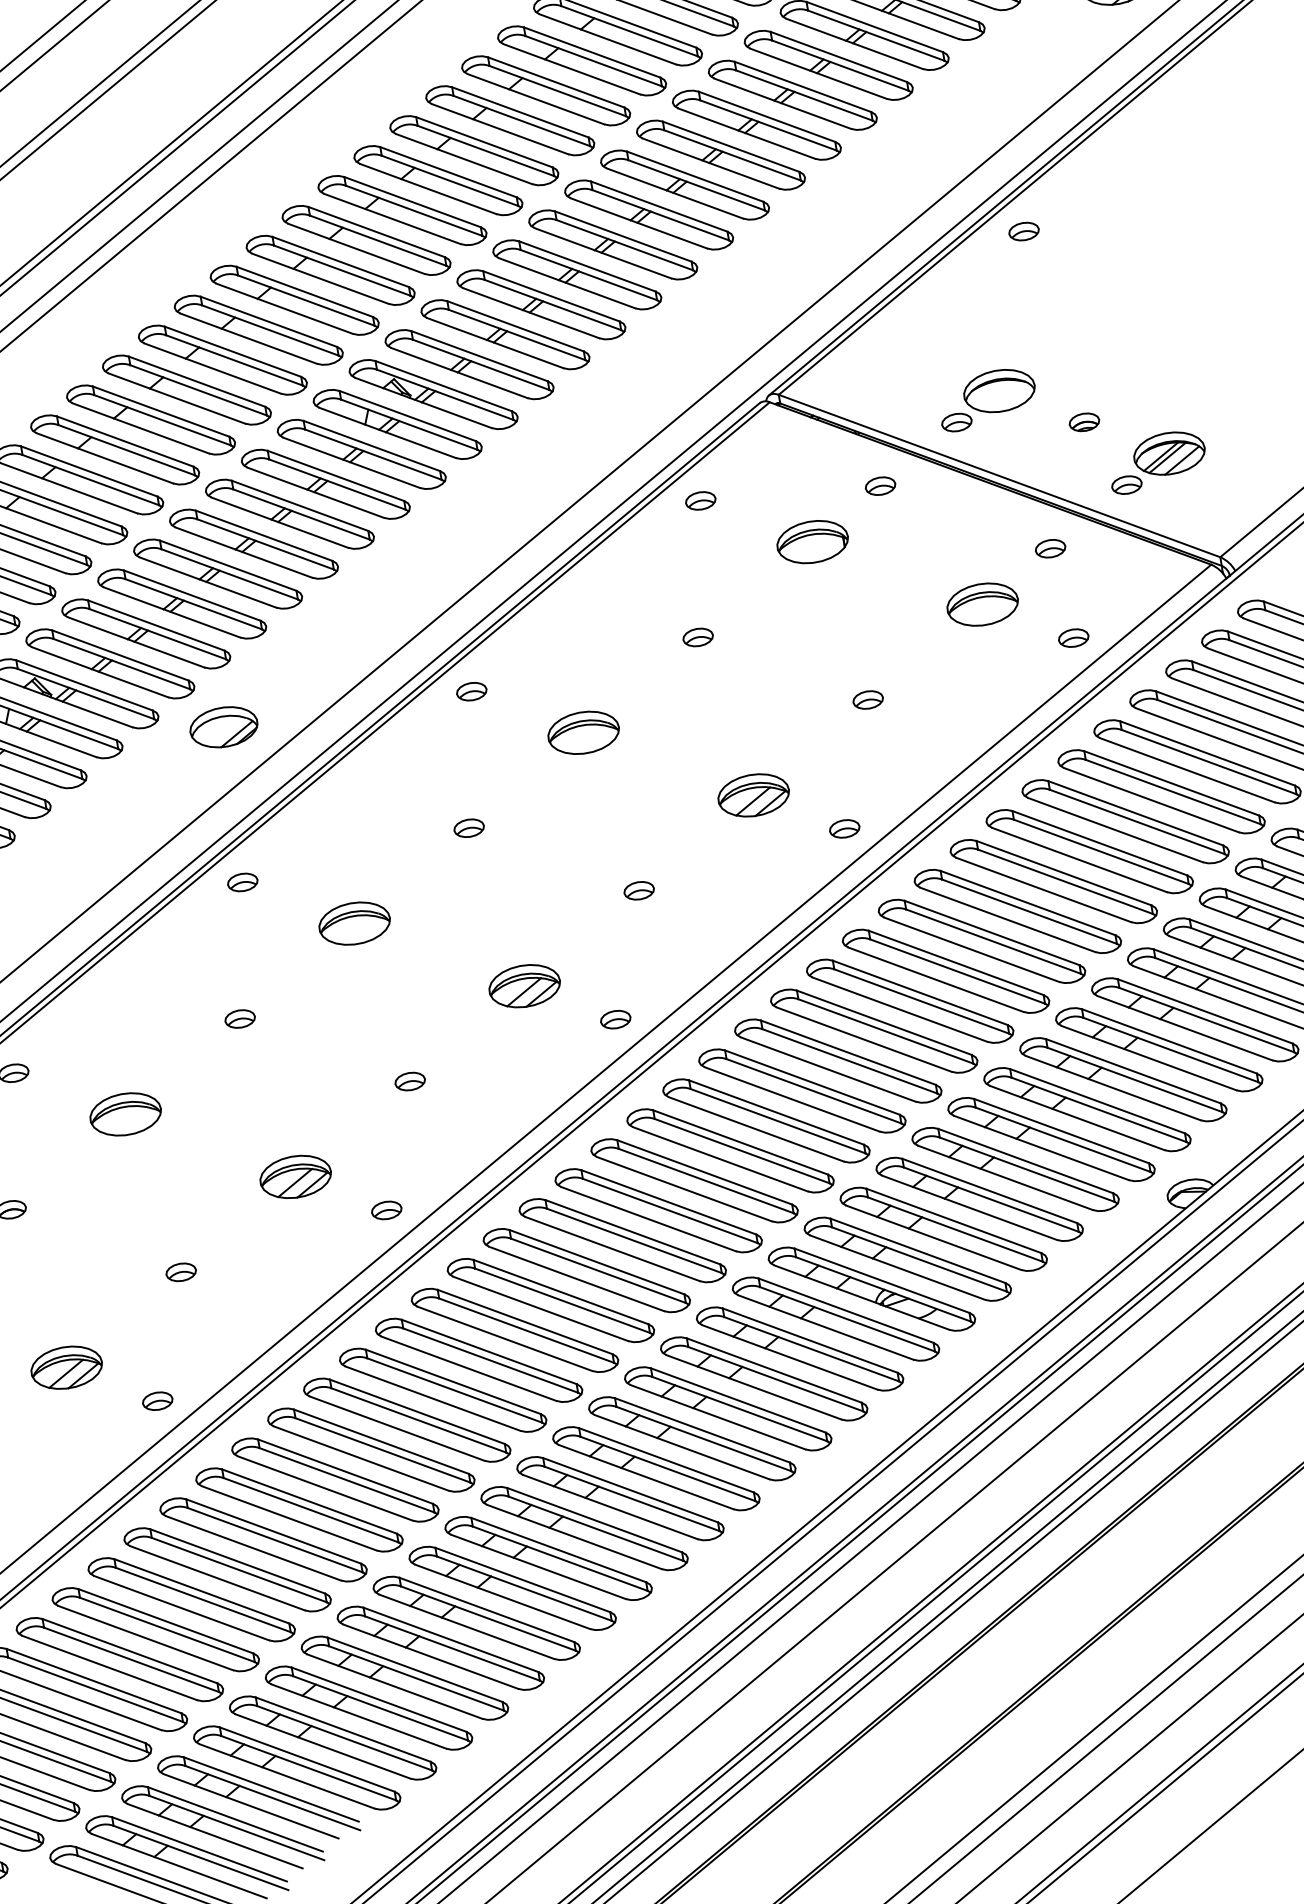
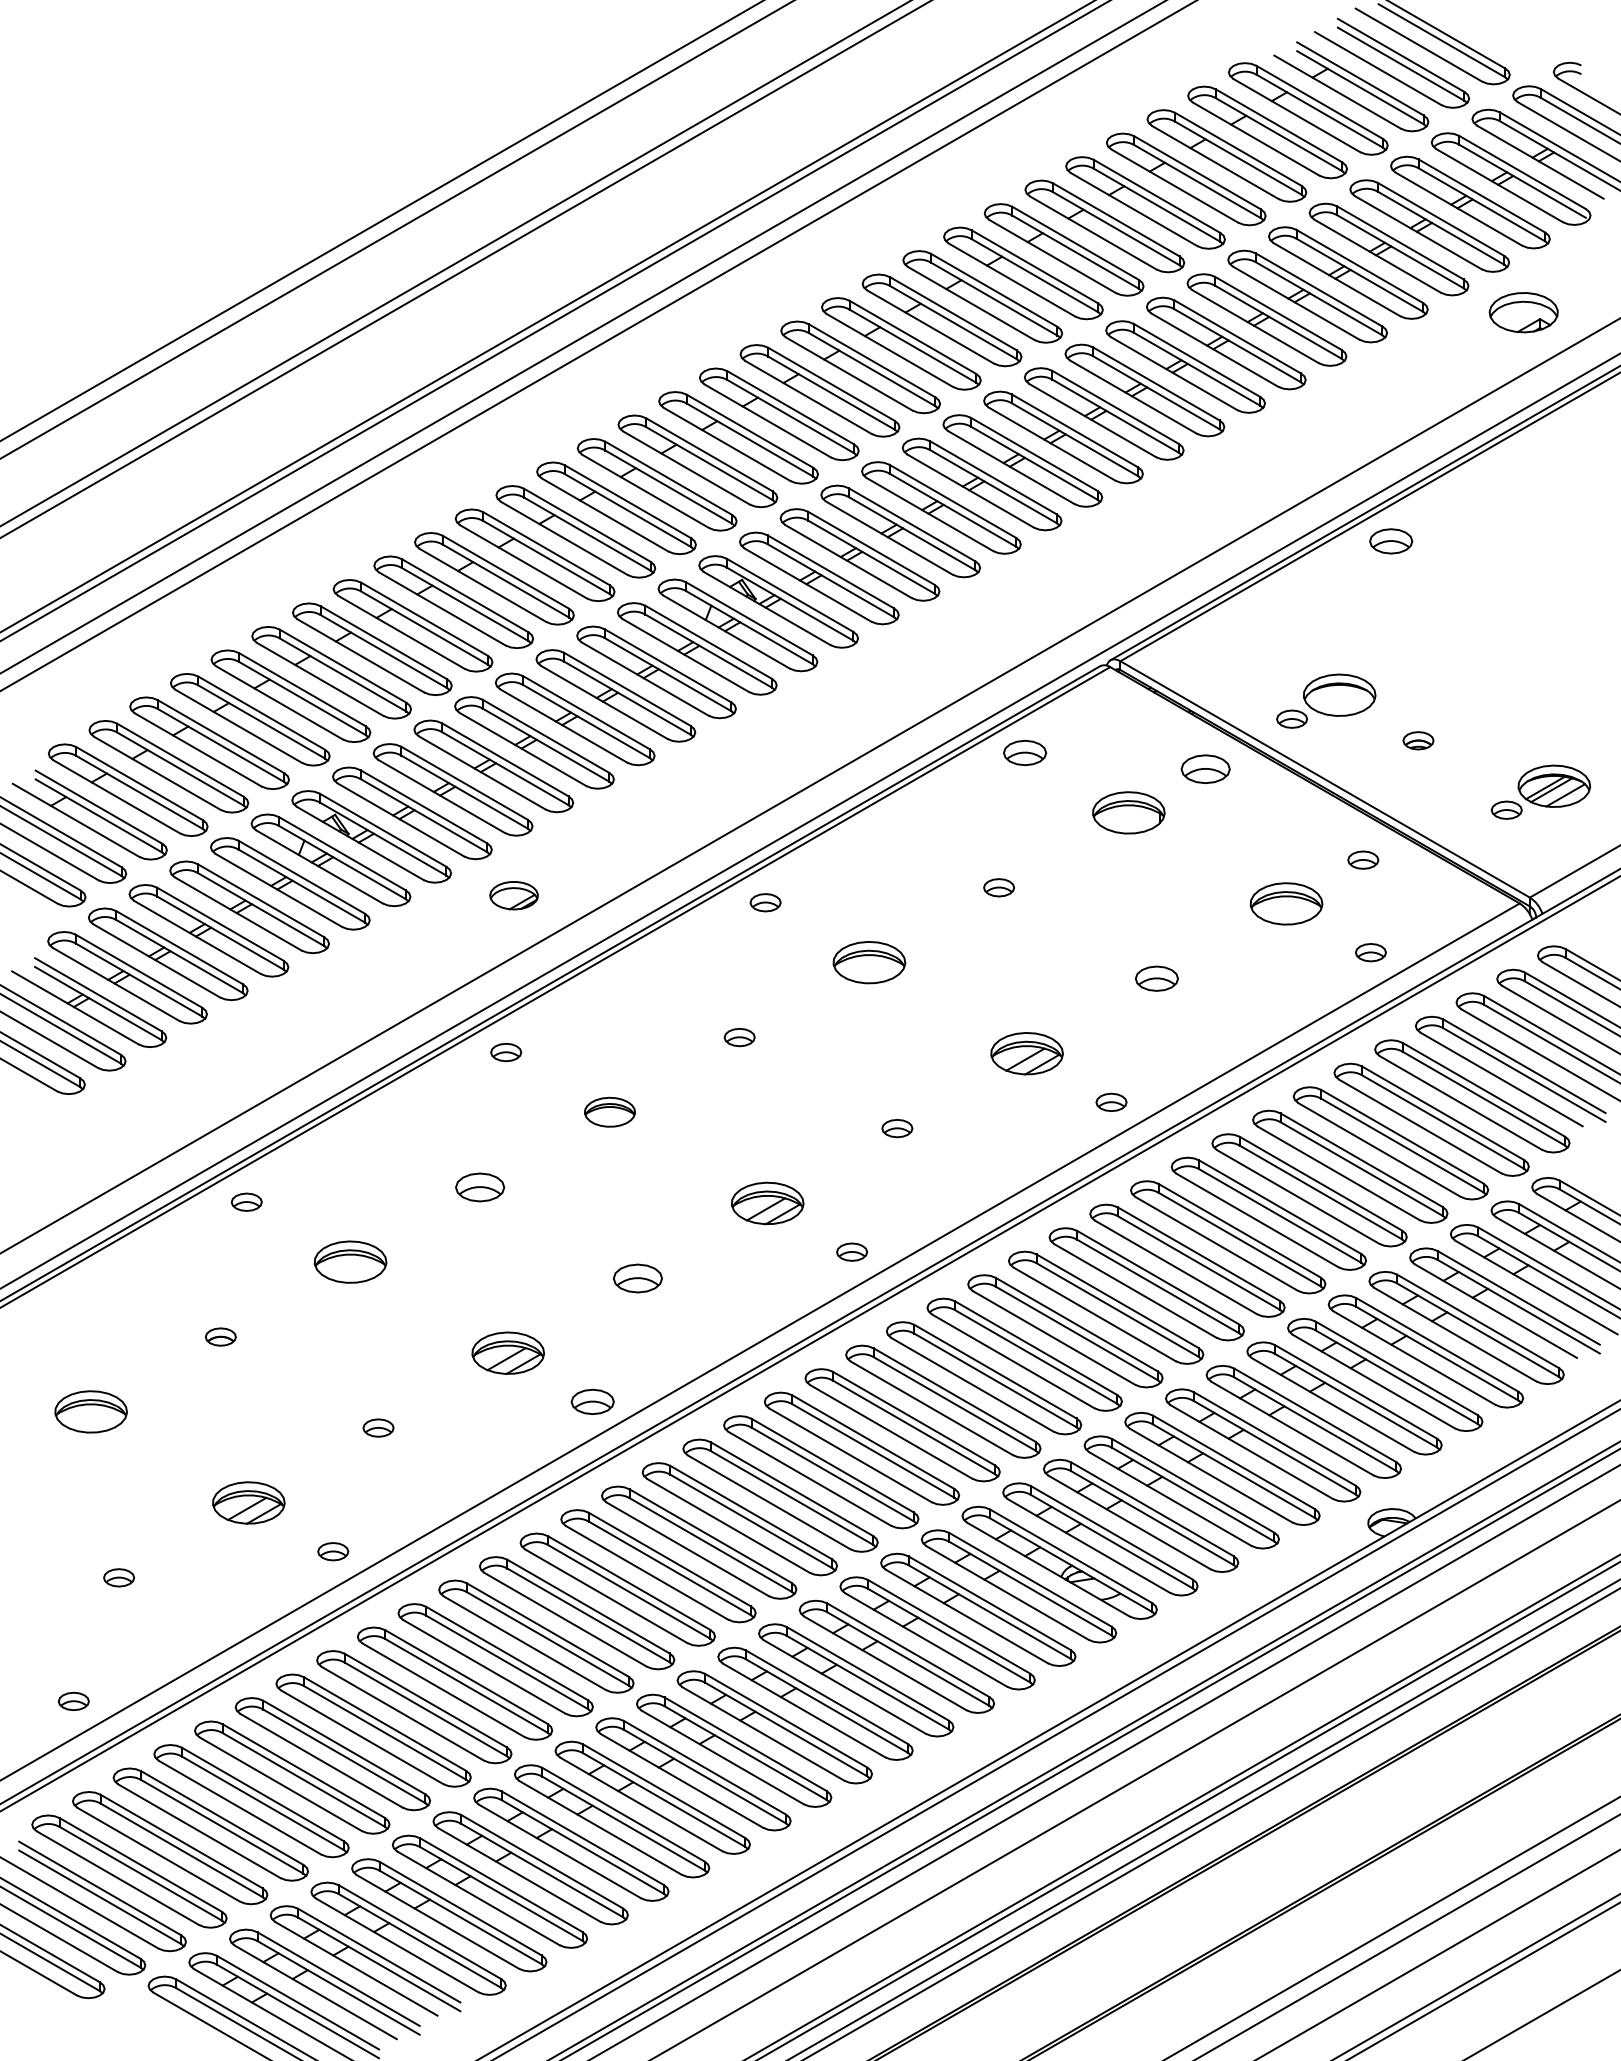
part: (1024, 231) -> (1391, 541), size x1.4
part: (1156, 461) -> (1540, 791), moved
part: (880, 485) -> (1205, 768), size x1.6
part: (700, 500) -> (1024, 752), size x1.4
part: (867, 699) -> (1156, 978), size x1.4
part: (223, 727) -> (513, 895), size x0.7
part: (354, 922) -> (609, 1111), size x0.7
part: (240, 1018) -> (480, 1186), size x1.6
part: (409, 1080) -> (637, 1277), size x1.6
part: (386, 1210) -> (592, 1401), size x1.4

